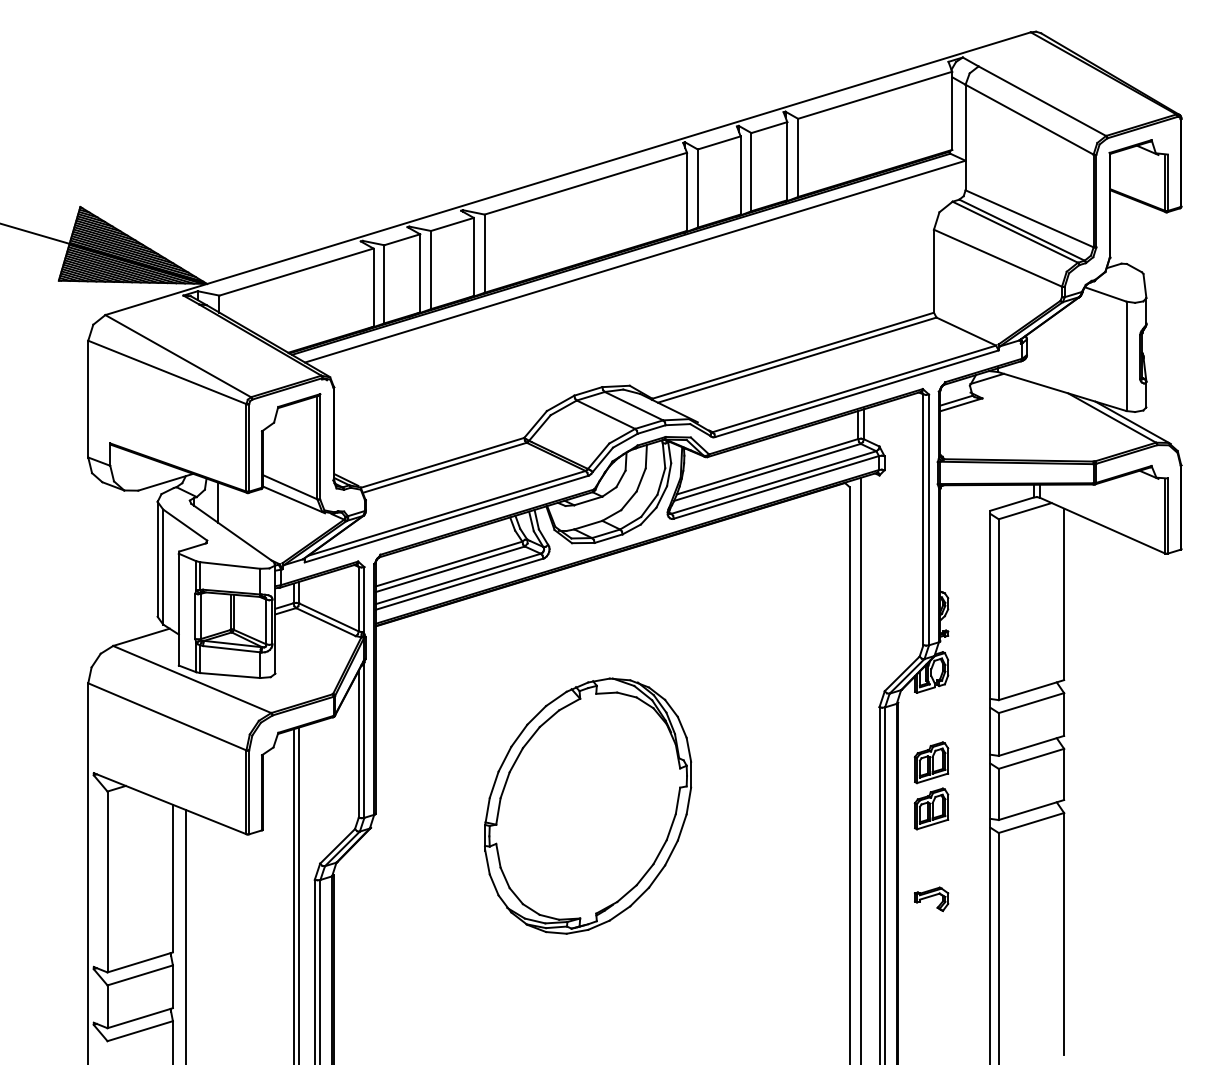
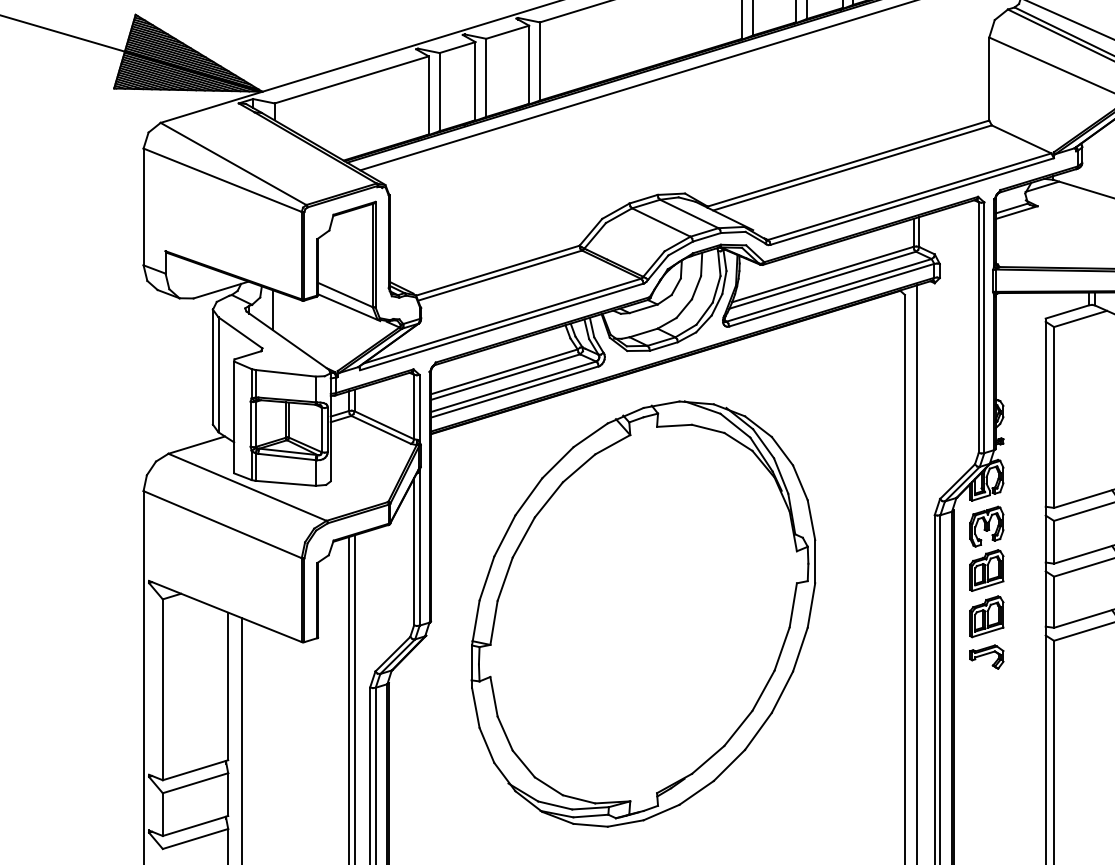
part: (931, 718) -> (986, 526), added
part: (587, 805) -> (642, 613), size x1.67
part: (931, 899) -> (986, 657), moved

